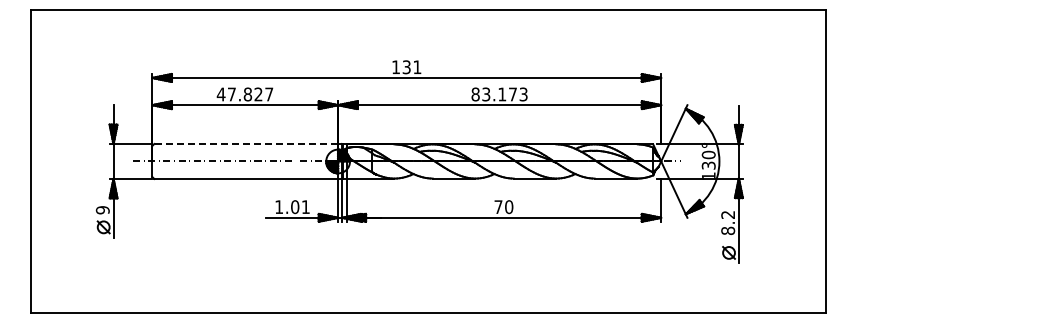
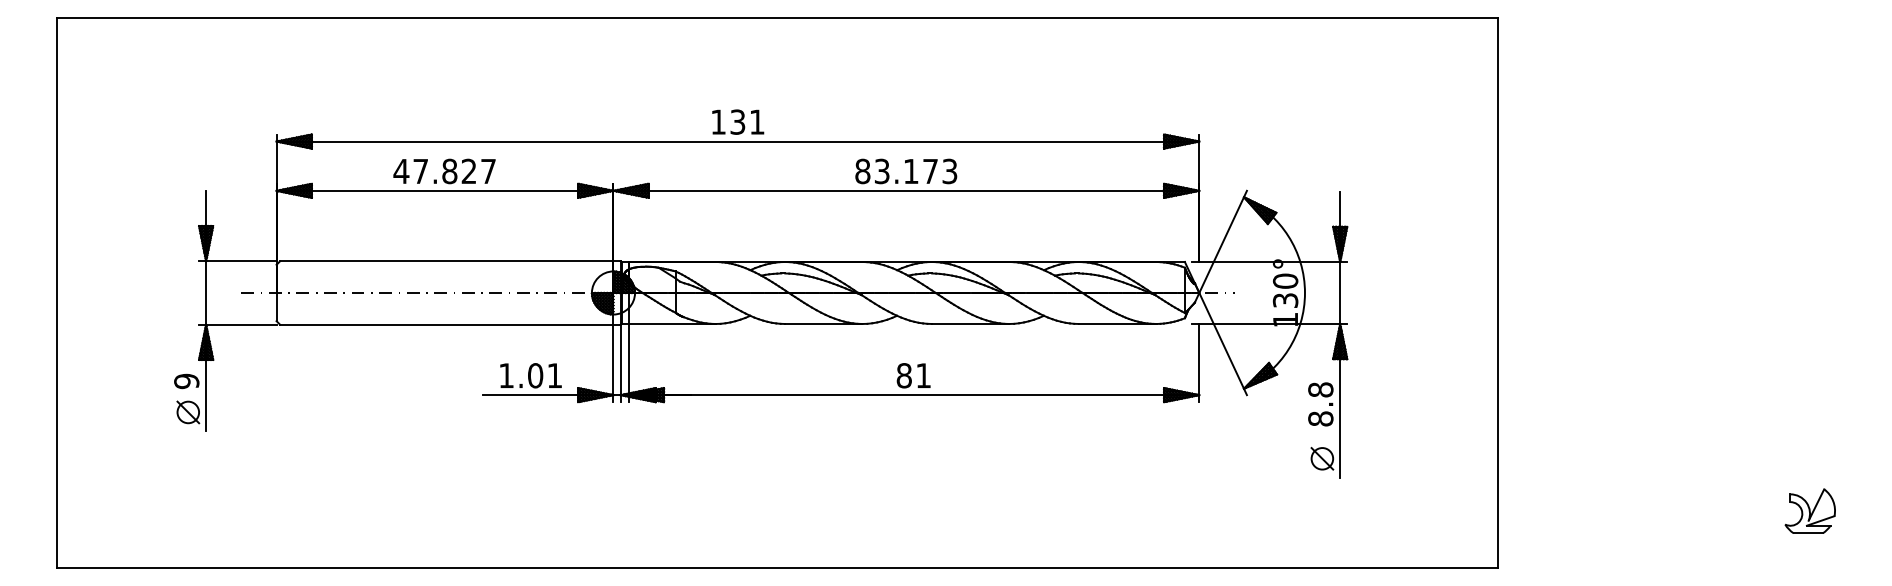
line: (246, 144) -> (447, 262), dashed -> solid
text: (503, 207) -> (913, 376), 70 -> 81
text: (728, 214) -> (1321, 389), 8.2 -> 8.8
part: (997, 281) -> (1809, 510), added

